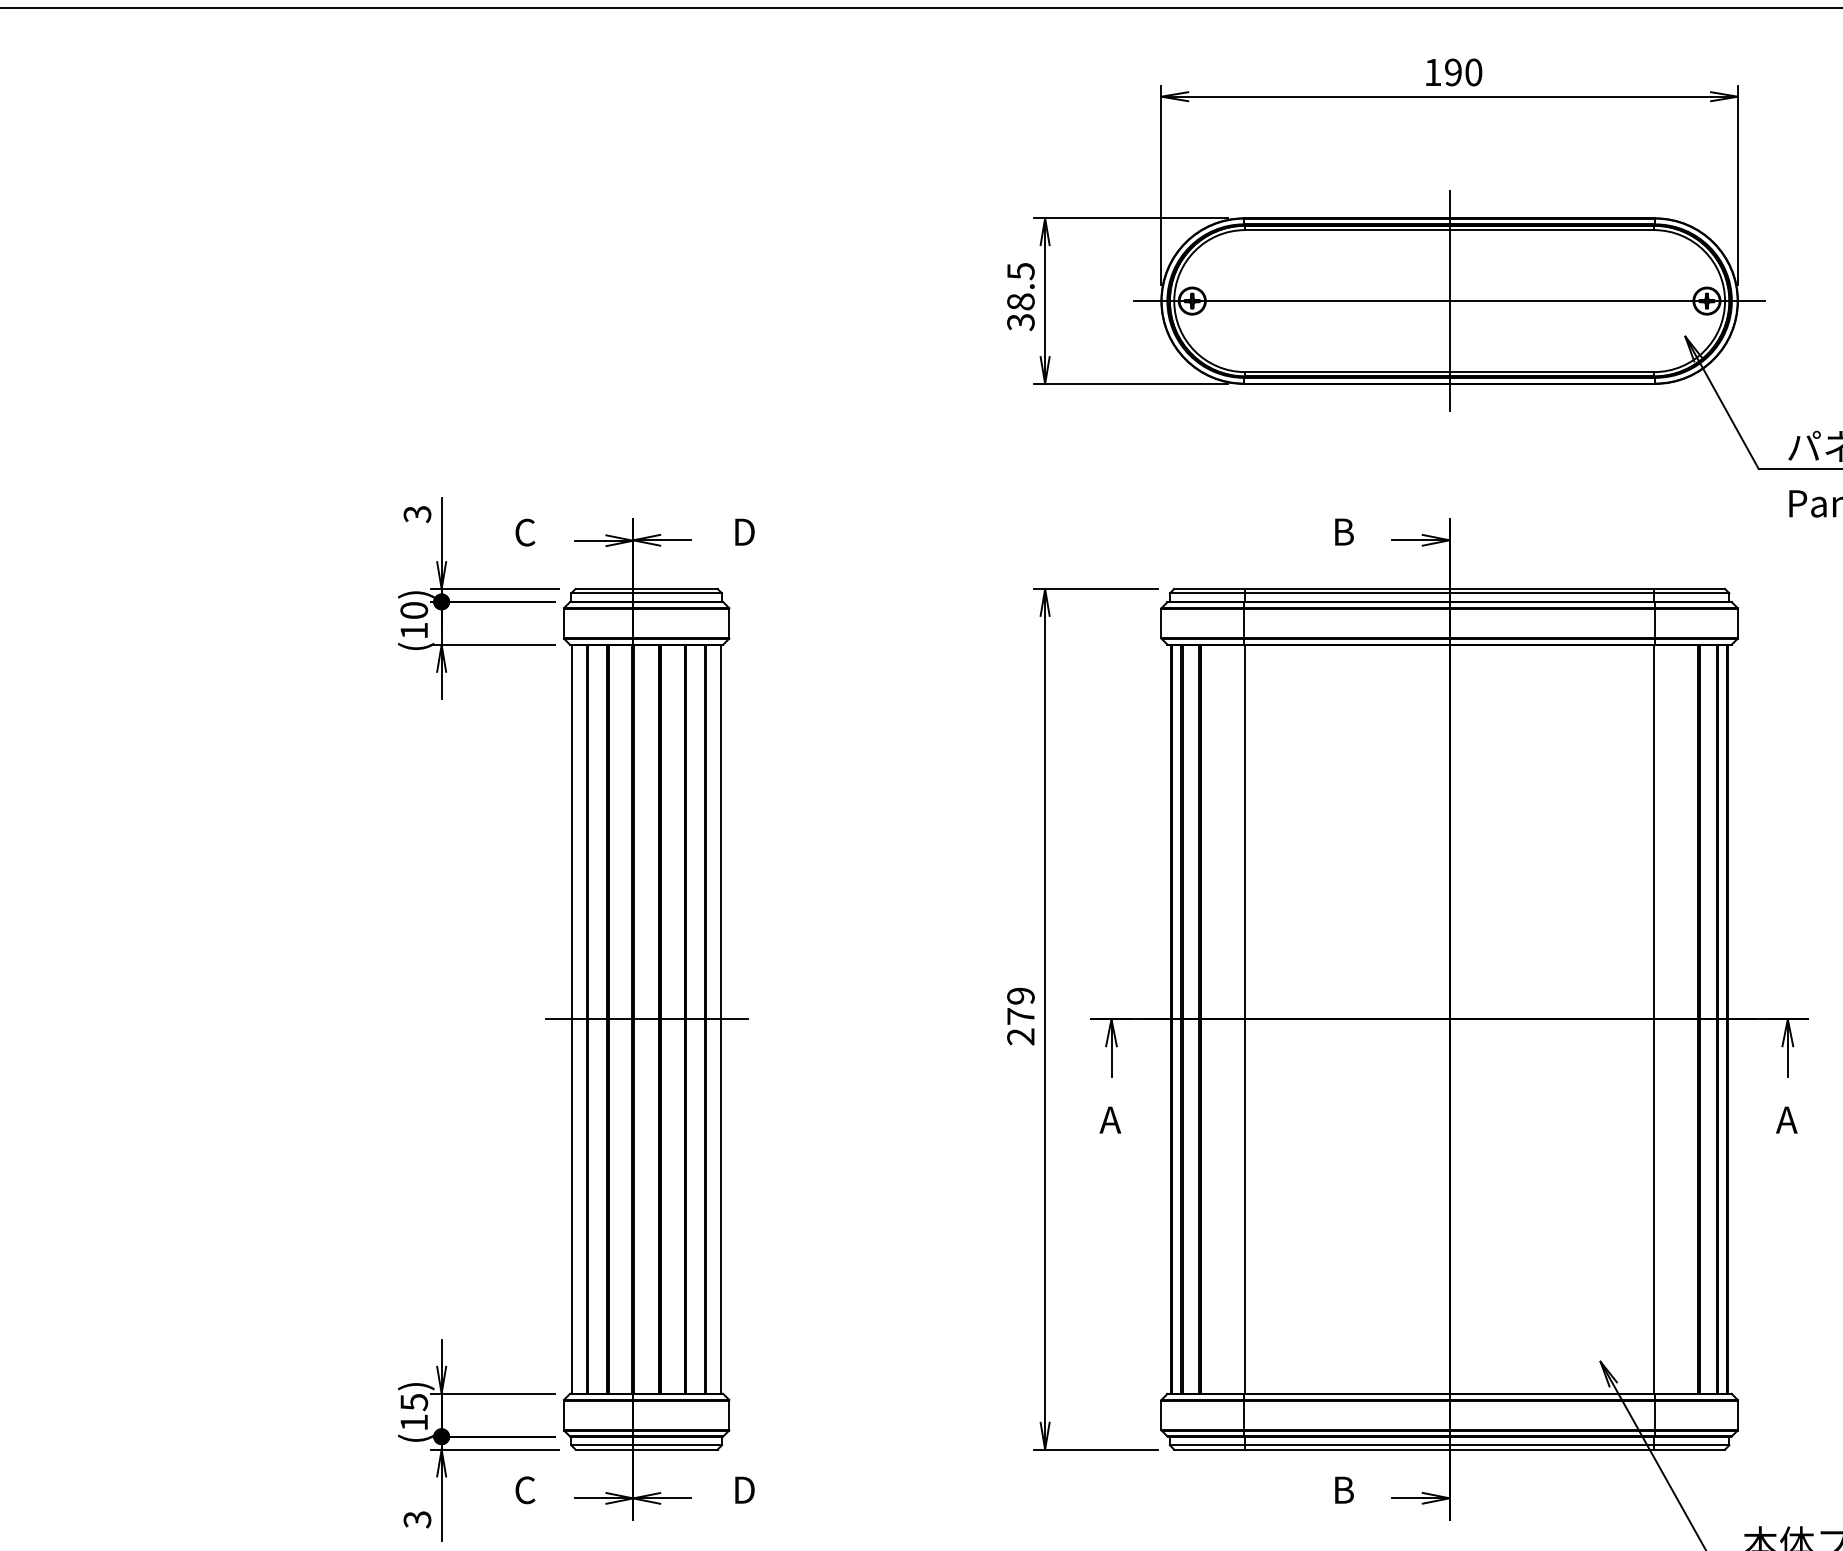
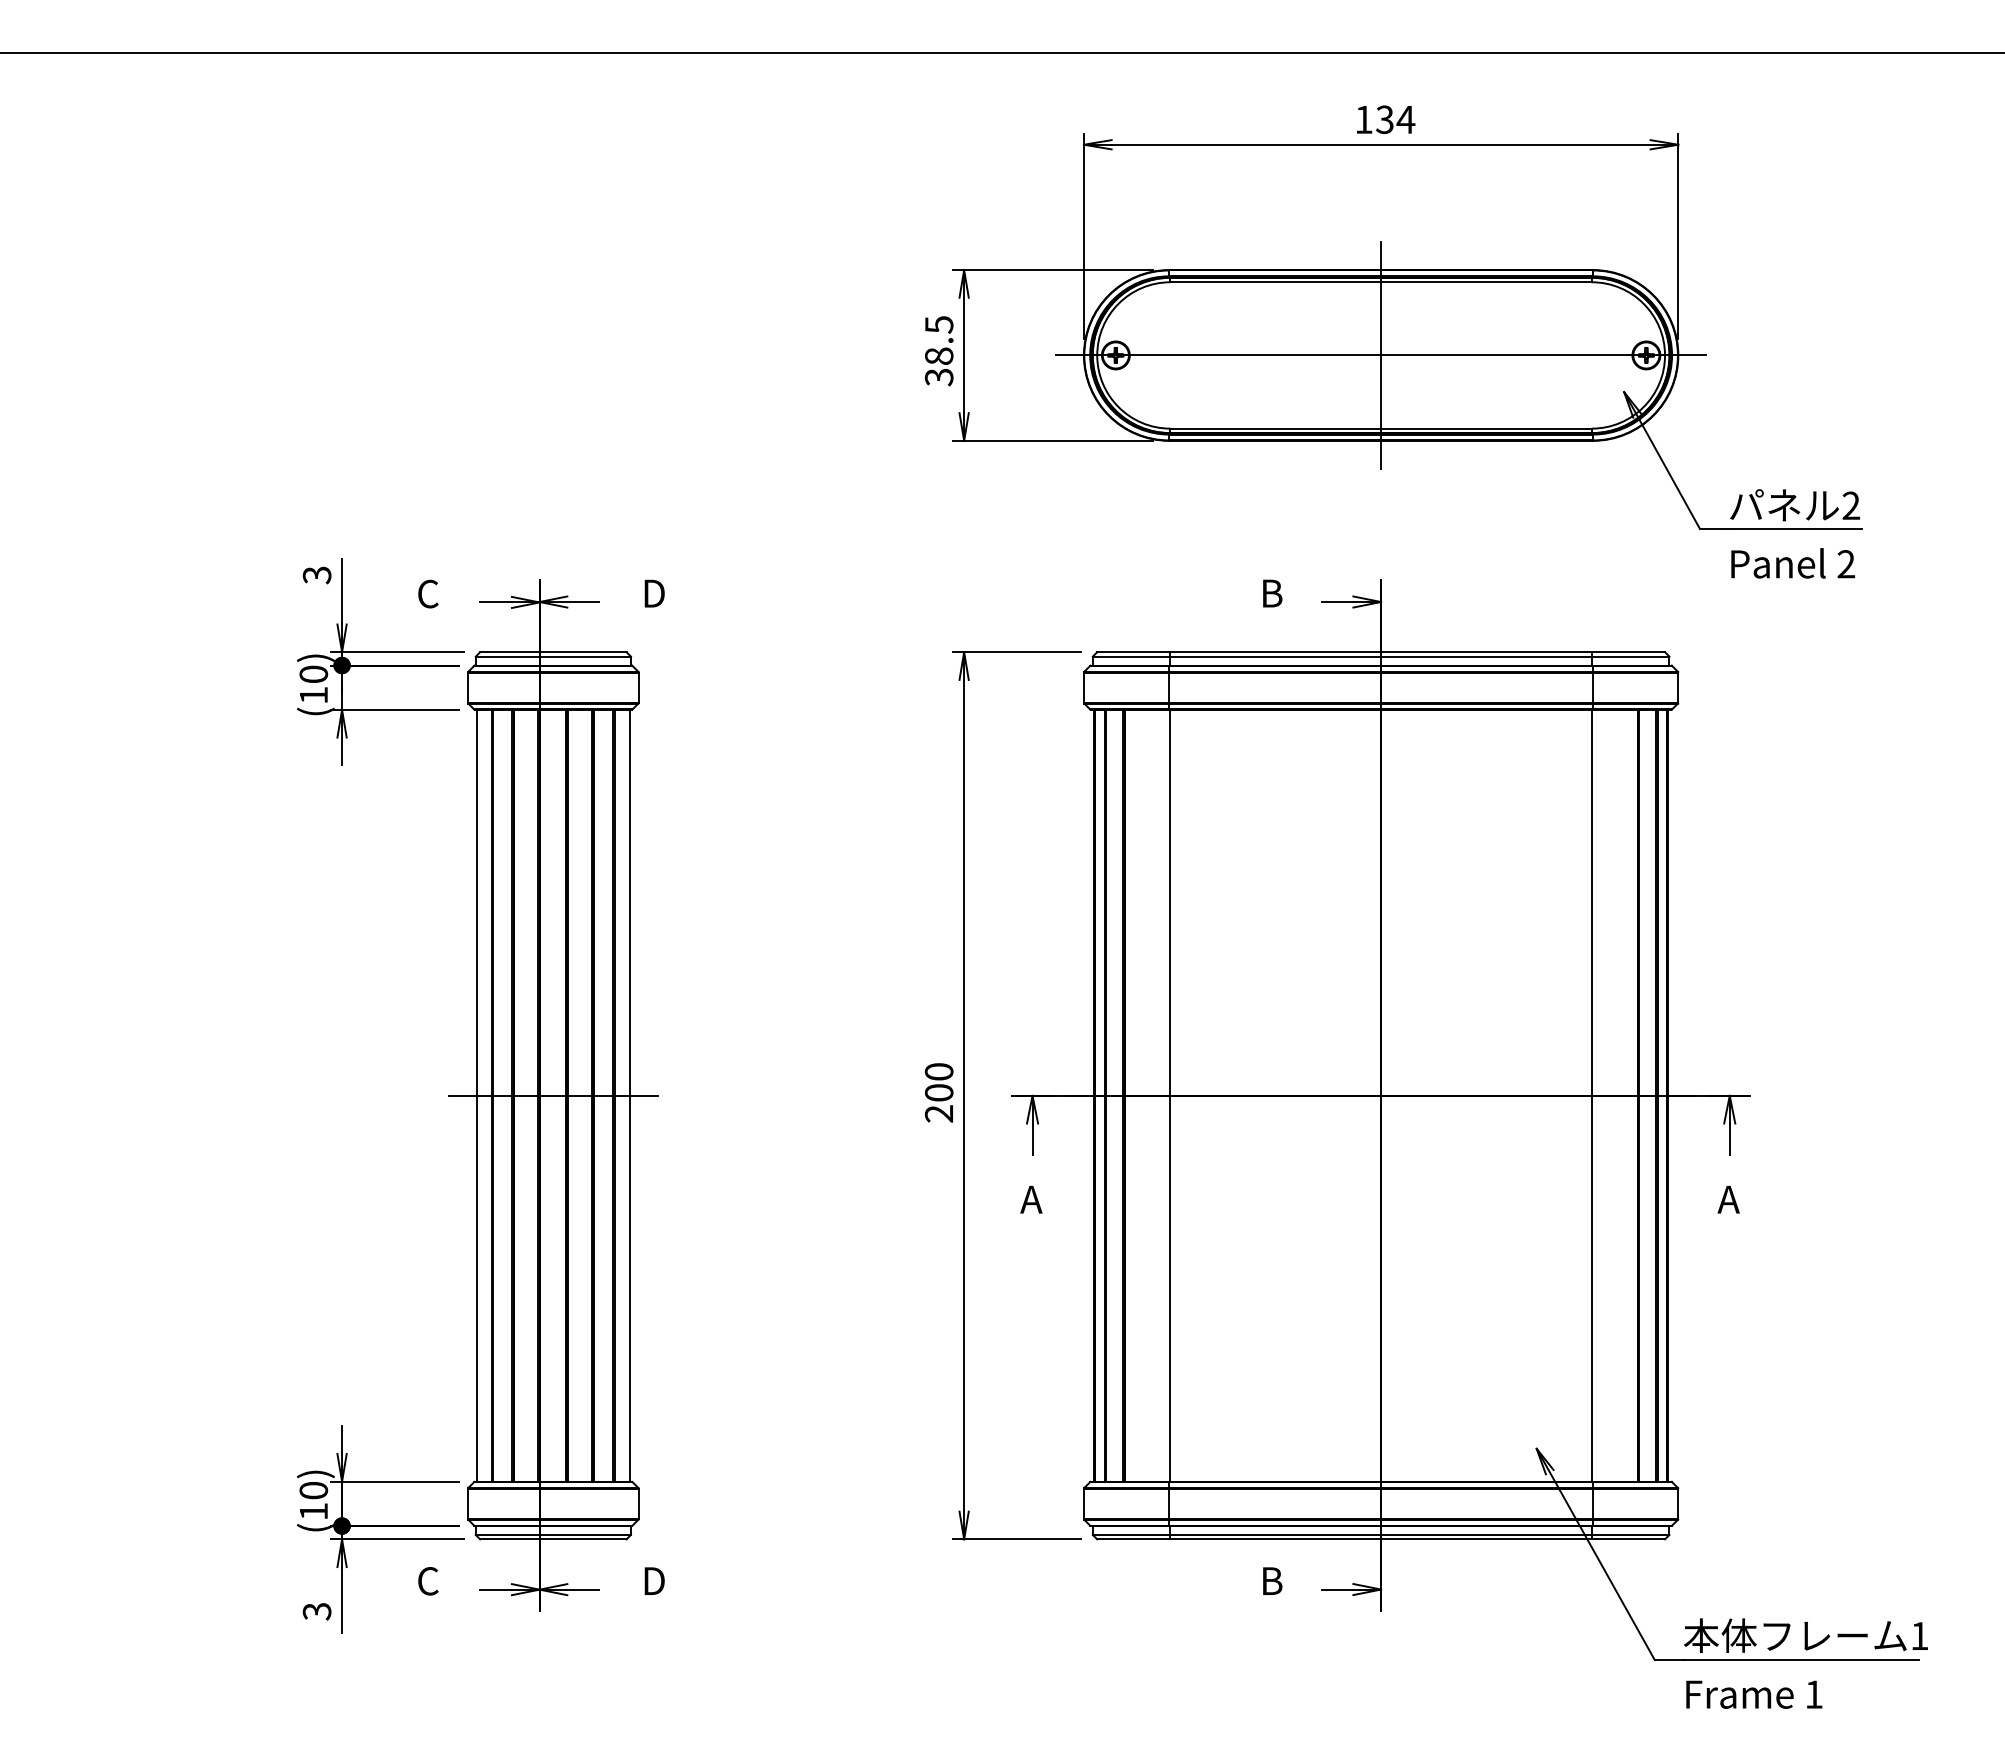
text: (1463, 72) -> (1395, 119), 190 -> 134
text: (1020, 1006) -> (938, 1082), 279 -> 200
text: (413, 1402) -> (313, 1490), (15) -> (10)

